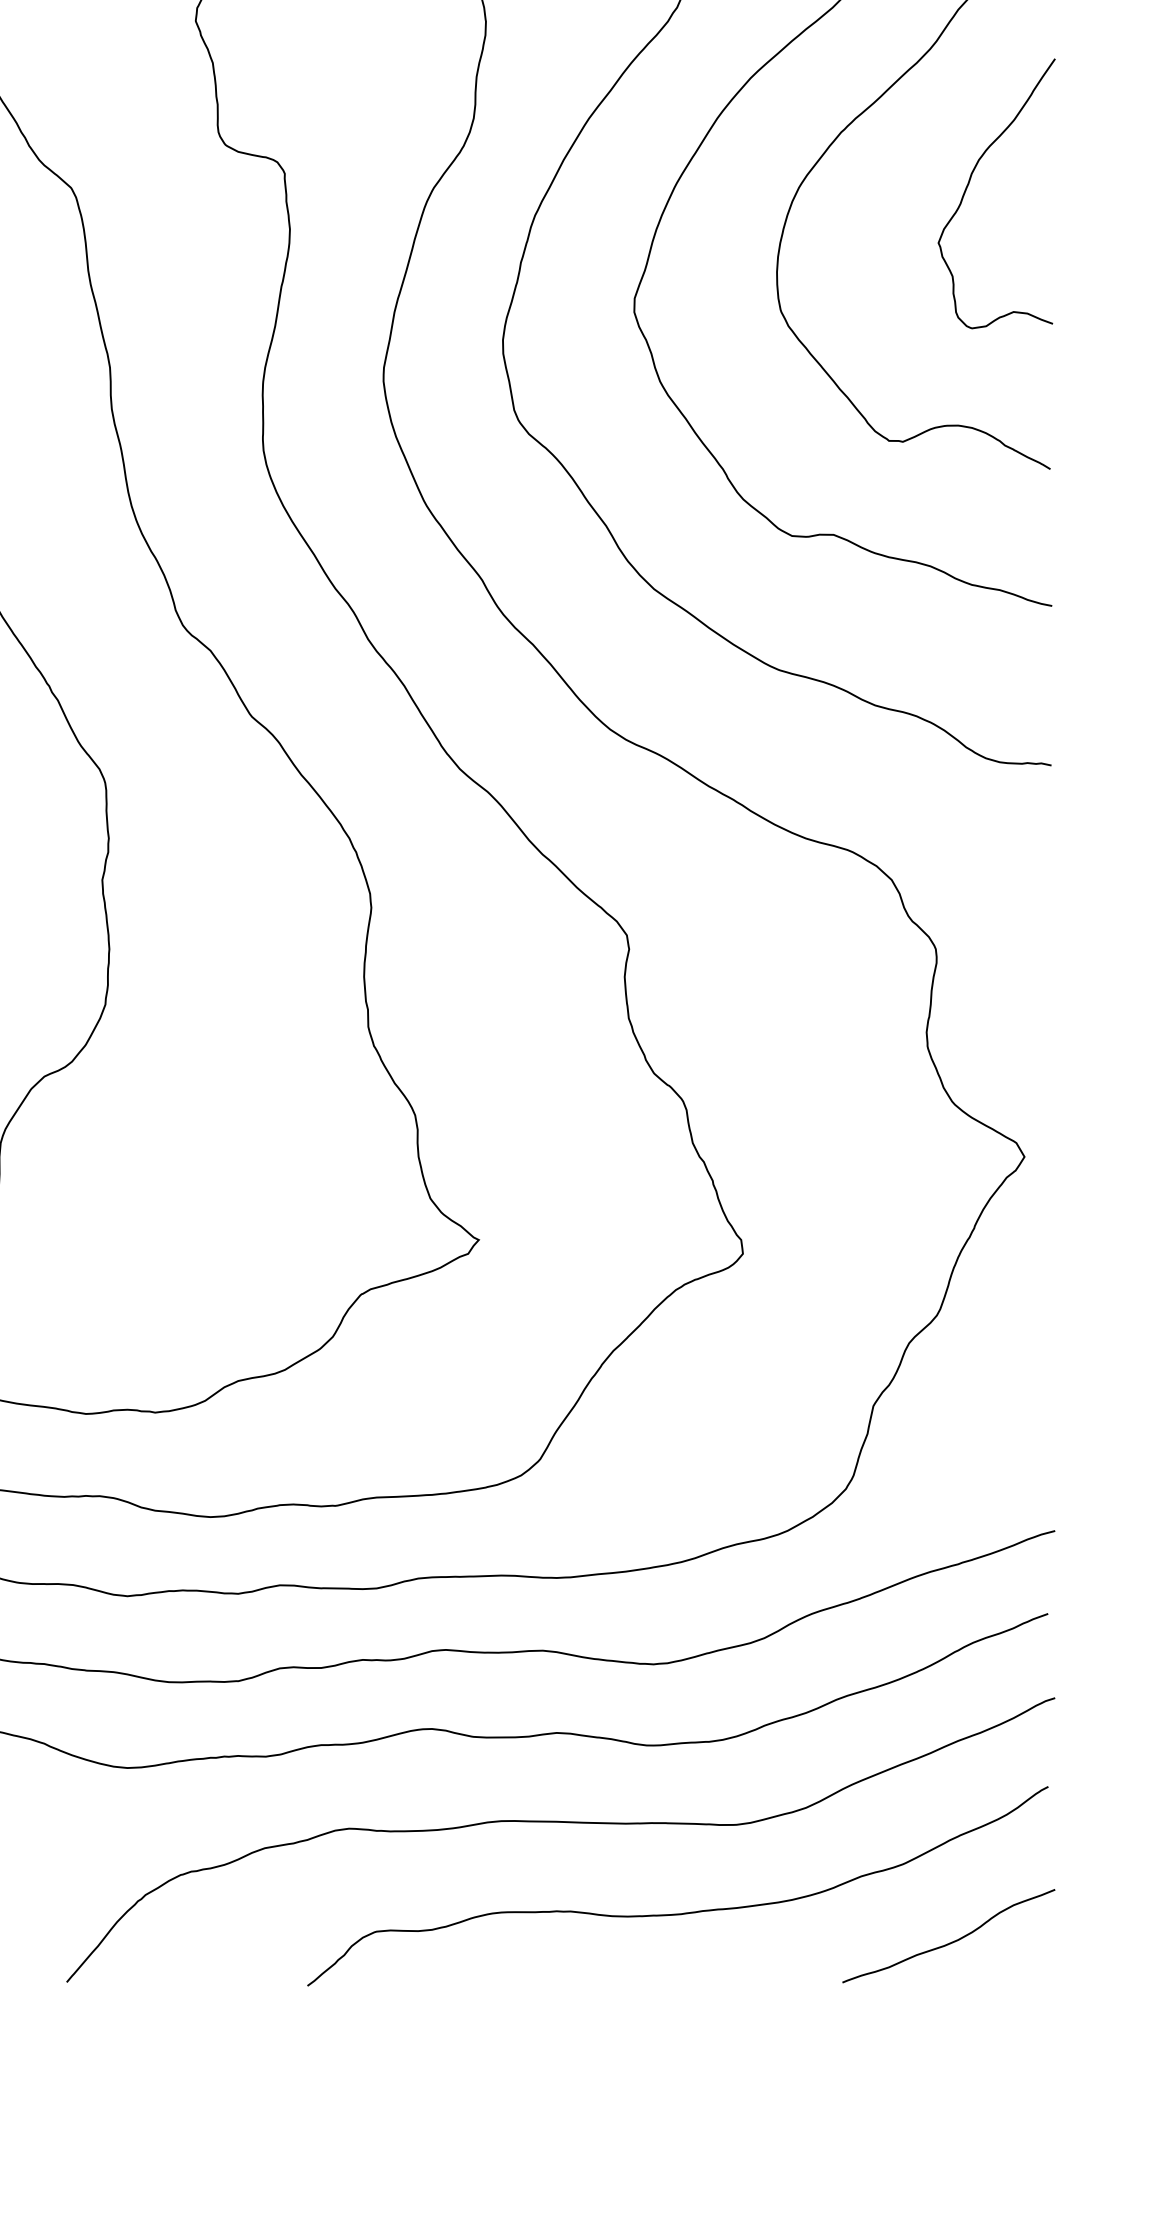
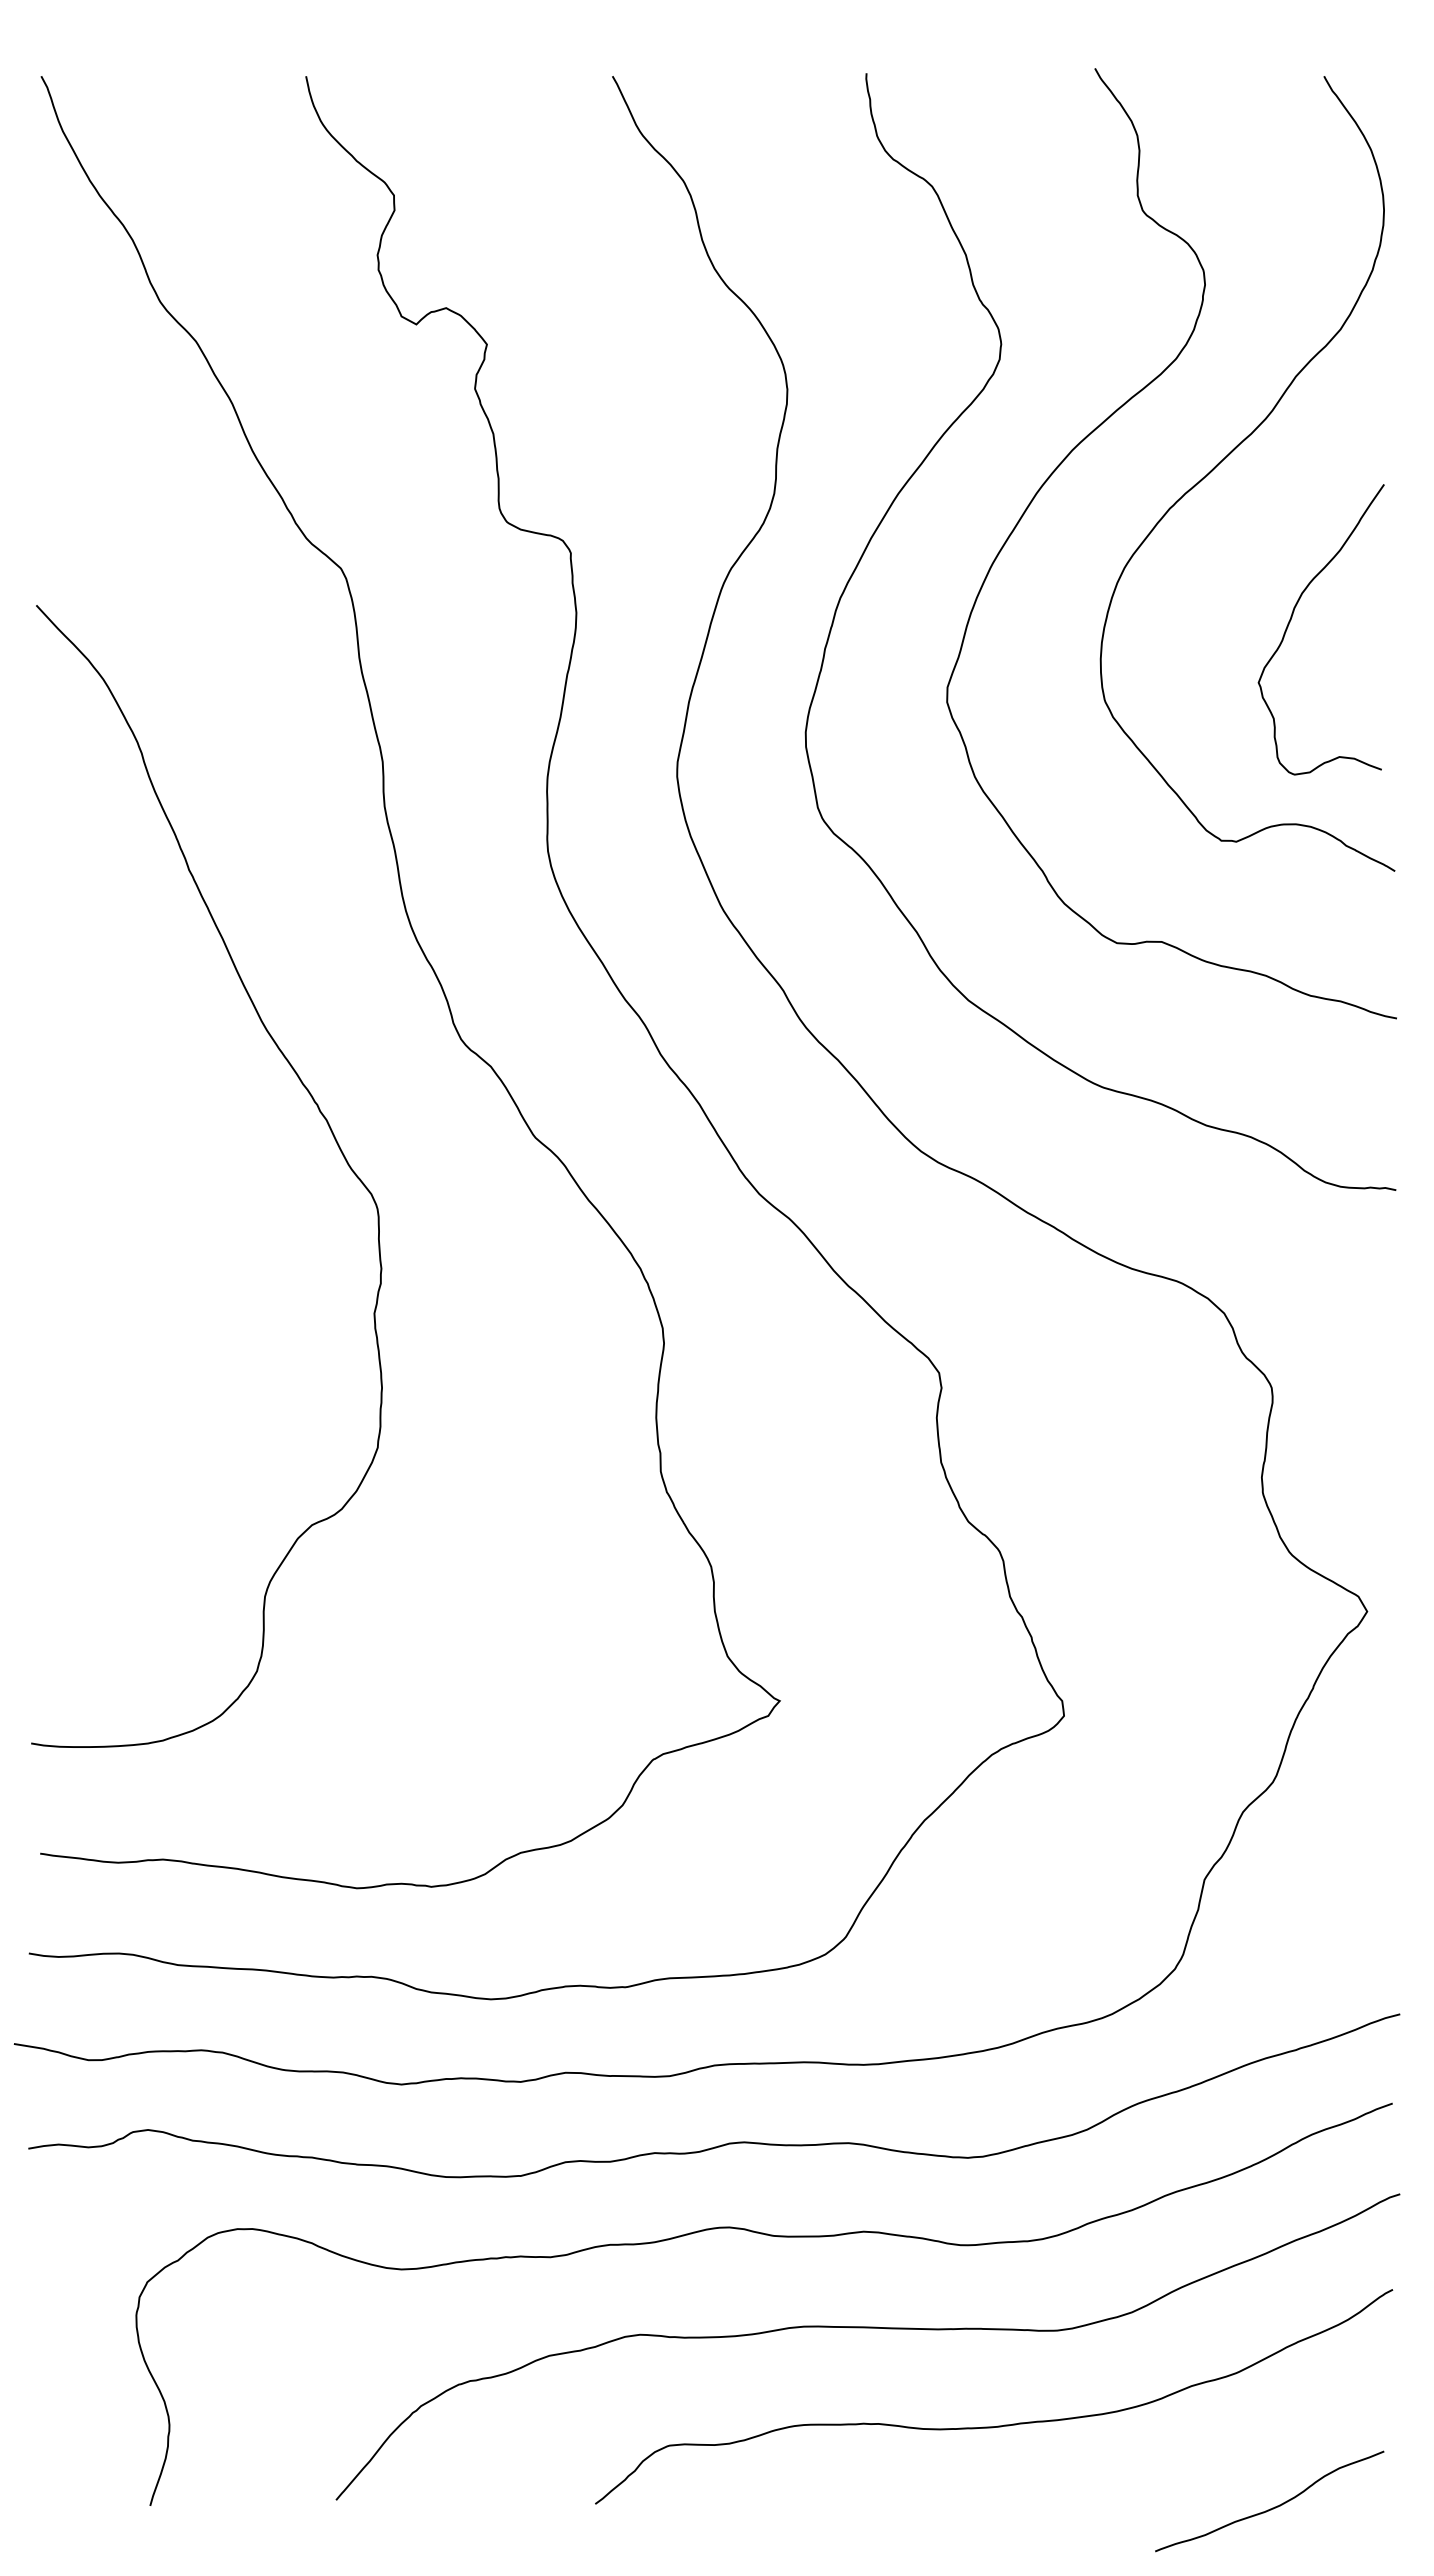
curve: (969, 185) -> (1291, 620), moved
curve: (951, 1941) -> (1272, 2507), moved

